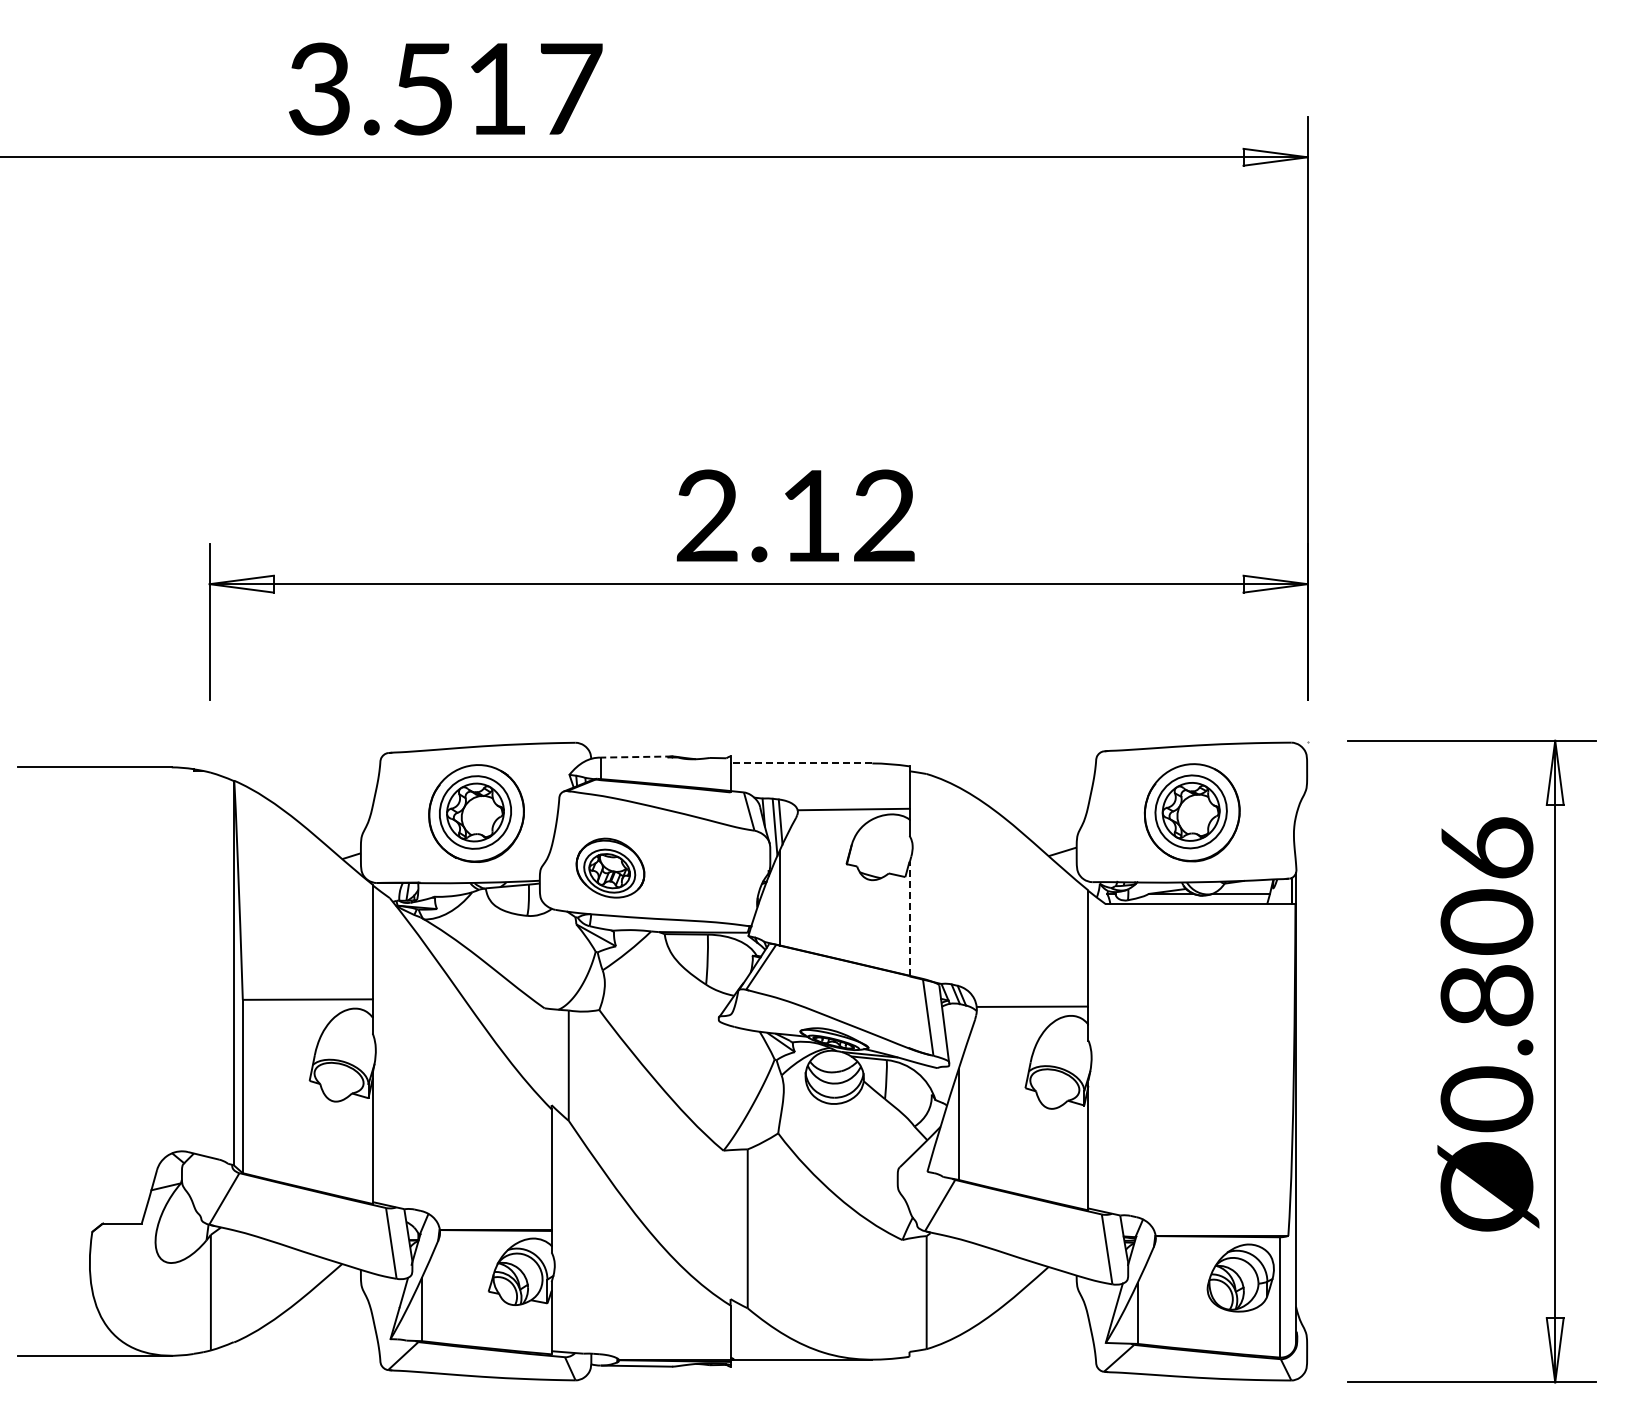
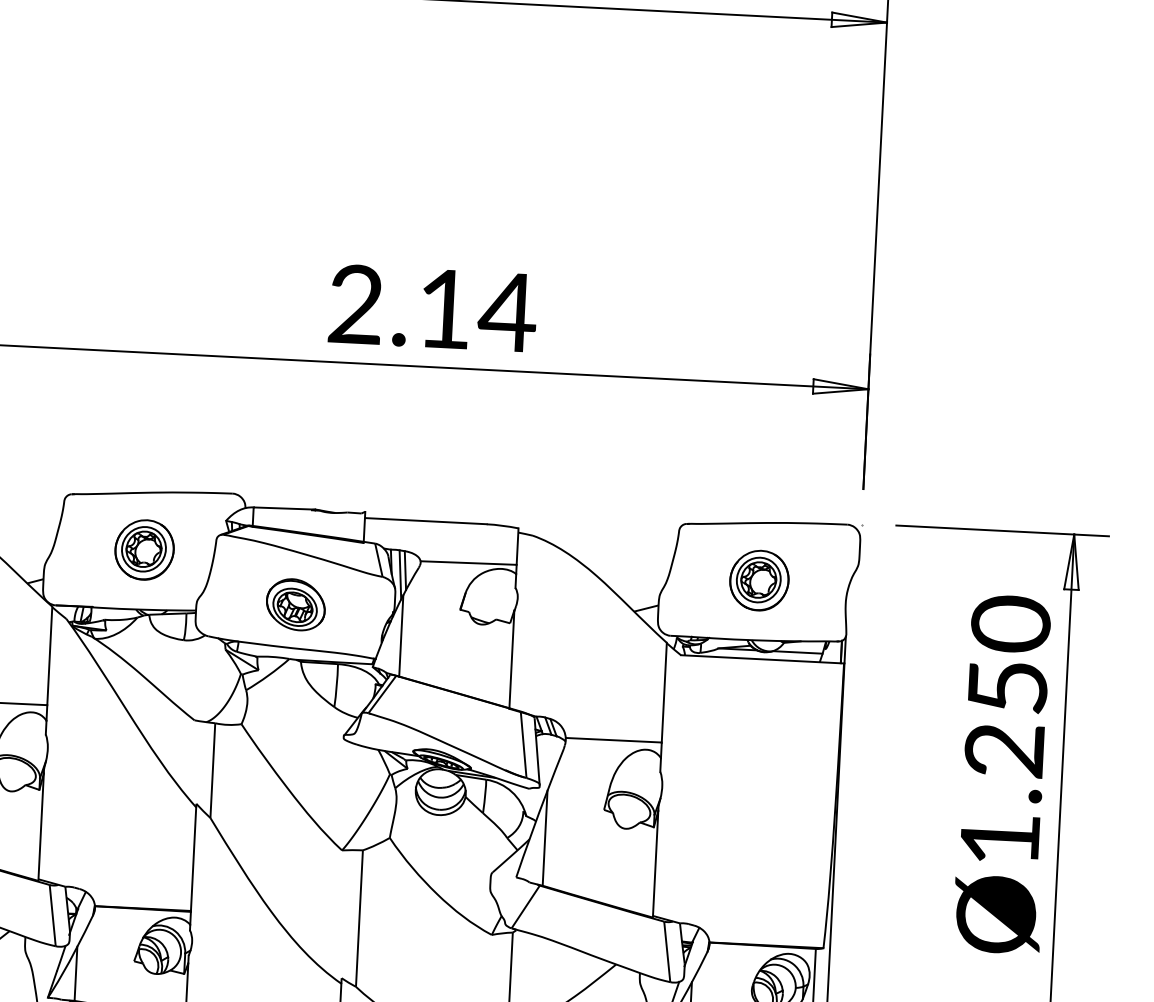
text: (883, 515) -> (507, 311), 2.12 -> 2.14
line: (636, 757) -> (284, 508), dashed -> solid
line: (801, 763) -> (425, 521), dashed -> solid
part: (476, 812) -> (144, 549), size x0.71
part: (1192, 812) -> (759, 580), size x0.71
part: (610, 867) -> (295, 604), moved
line: (909, 918) -> (511, 659), dashed -> solid
text: (1486, 973) -> (1005, 731), Ø0.806 -> Ø1.250

